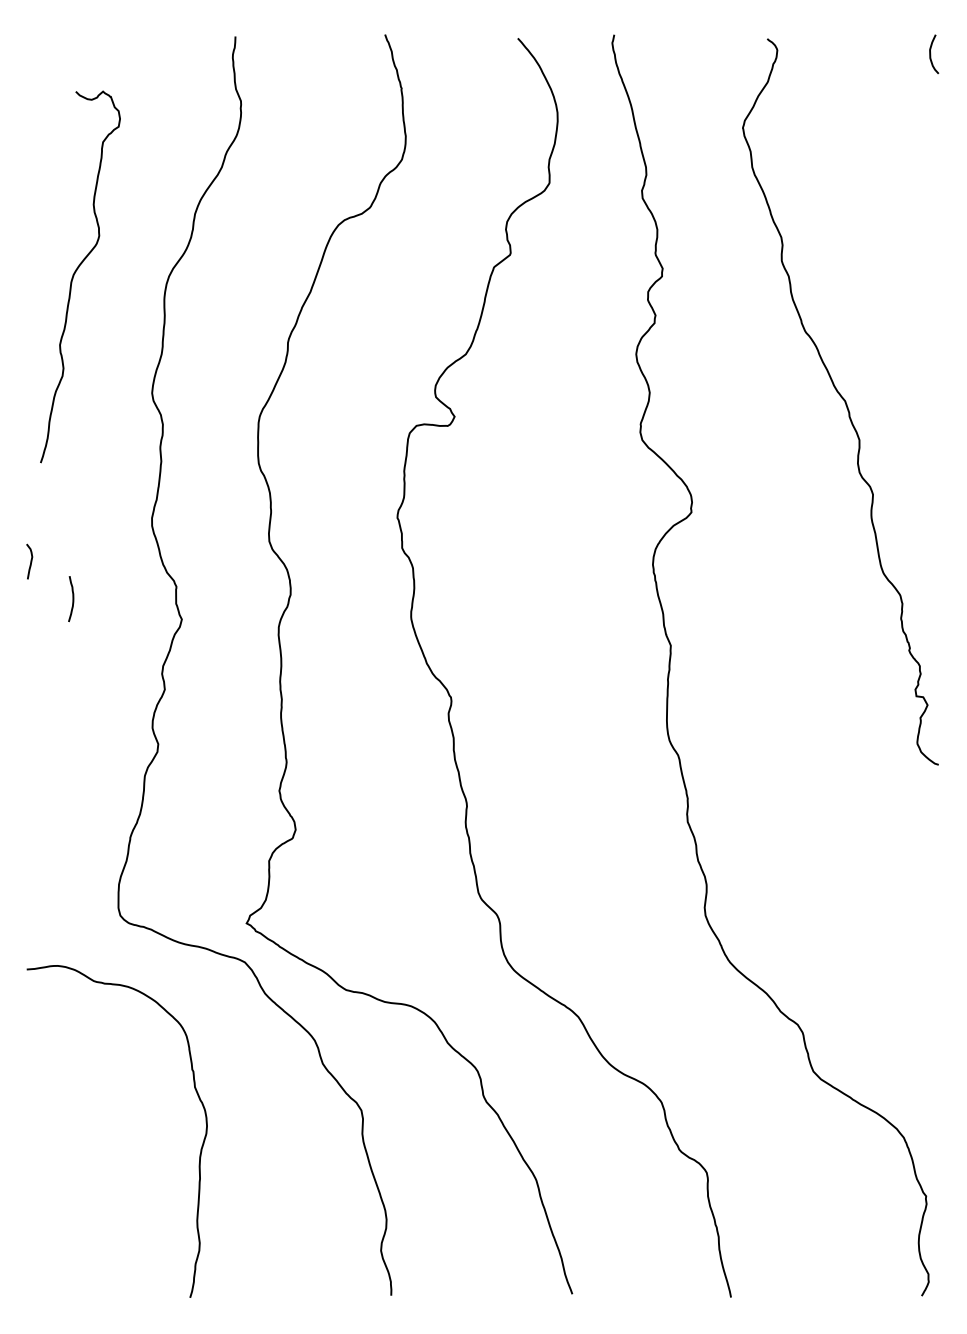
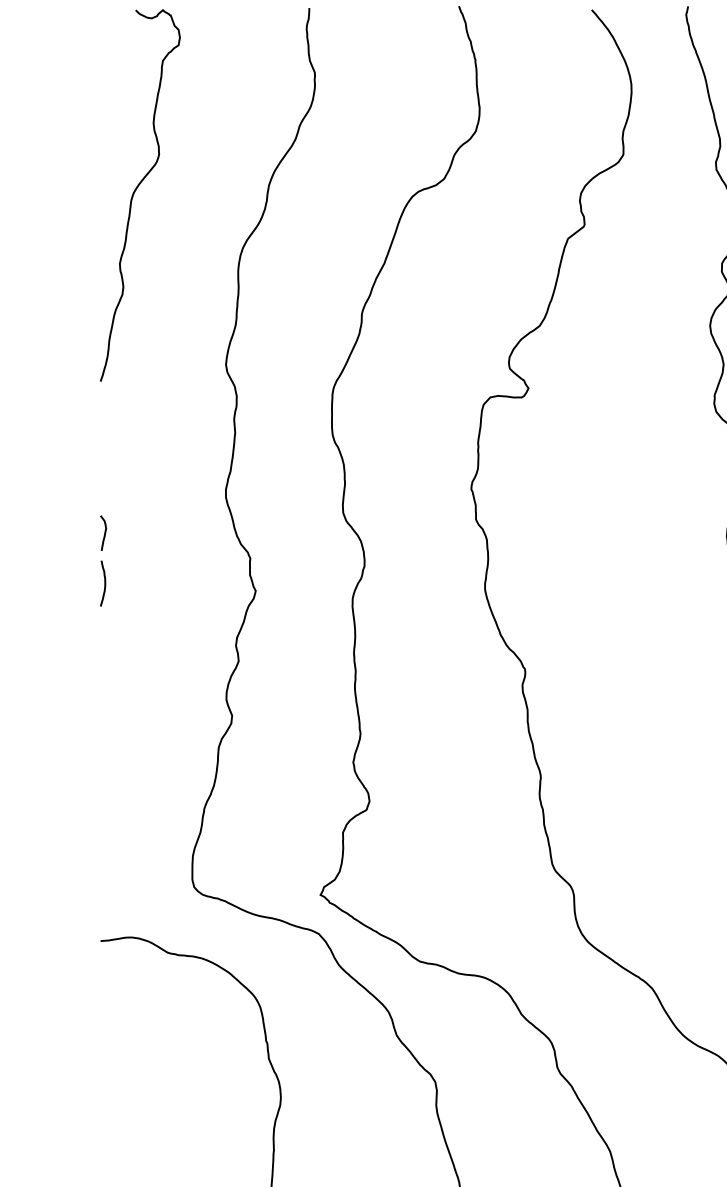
curve: (76, 272) -> (136, 191), moved
curve: (72, 599) -> (104, 584), moved

